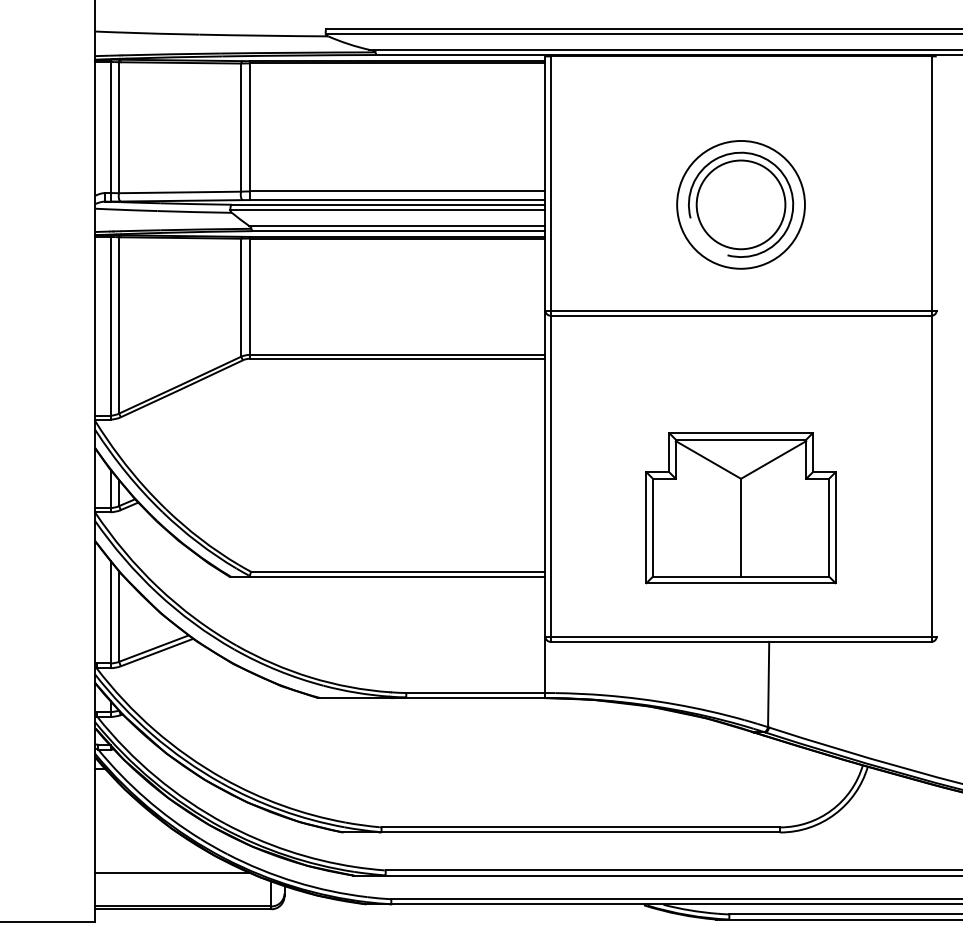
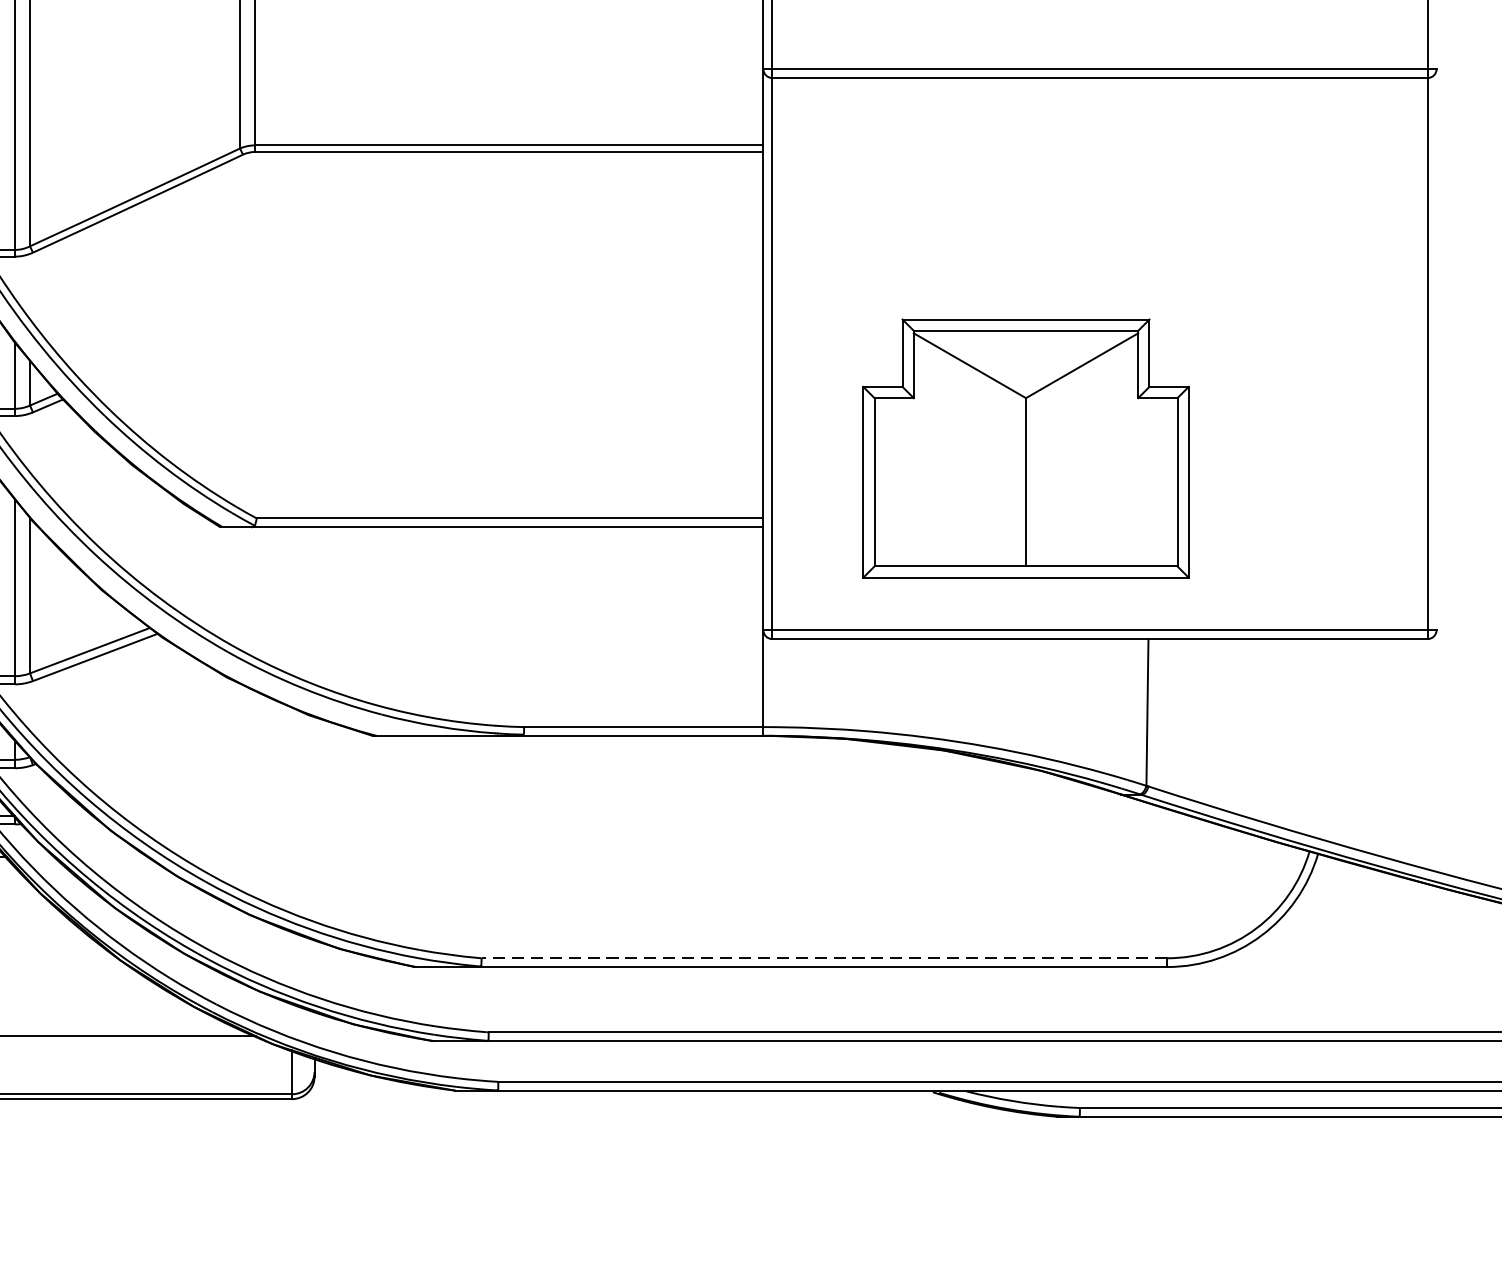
part: (740, 508) -> (1025, 449), moved
line: (580, 827) -> (823, 958), solid -> dashed

